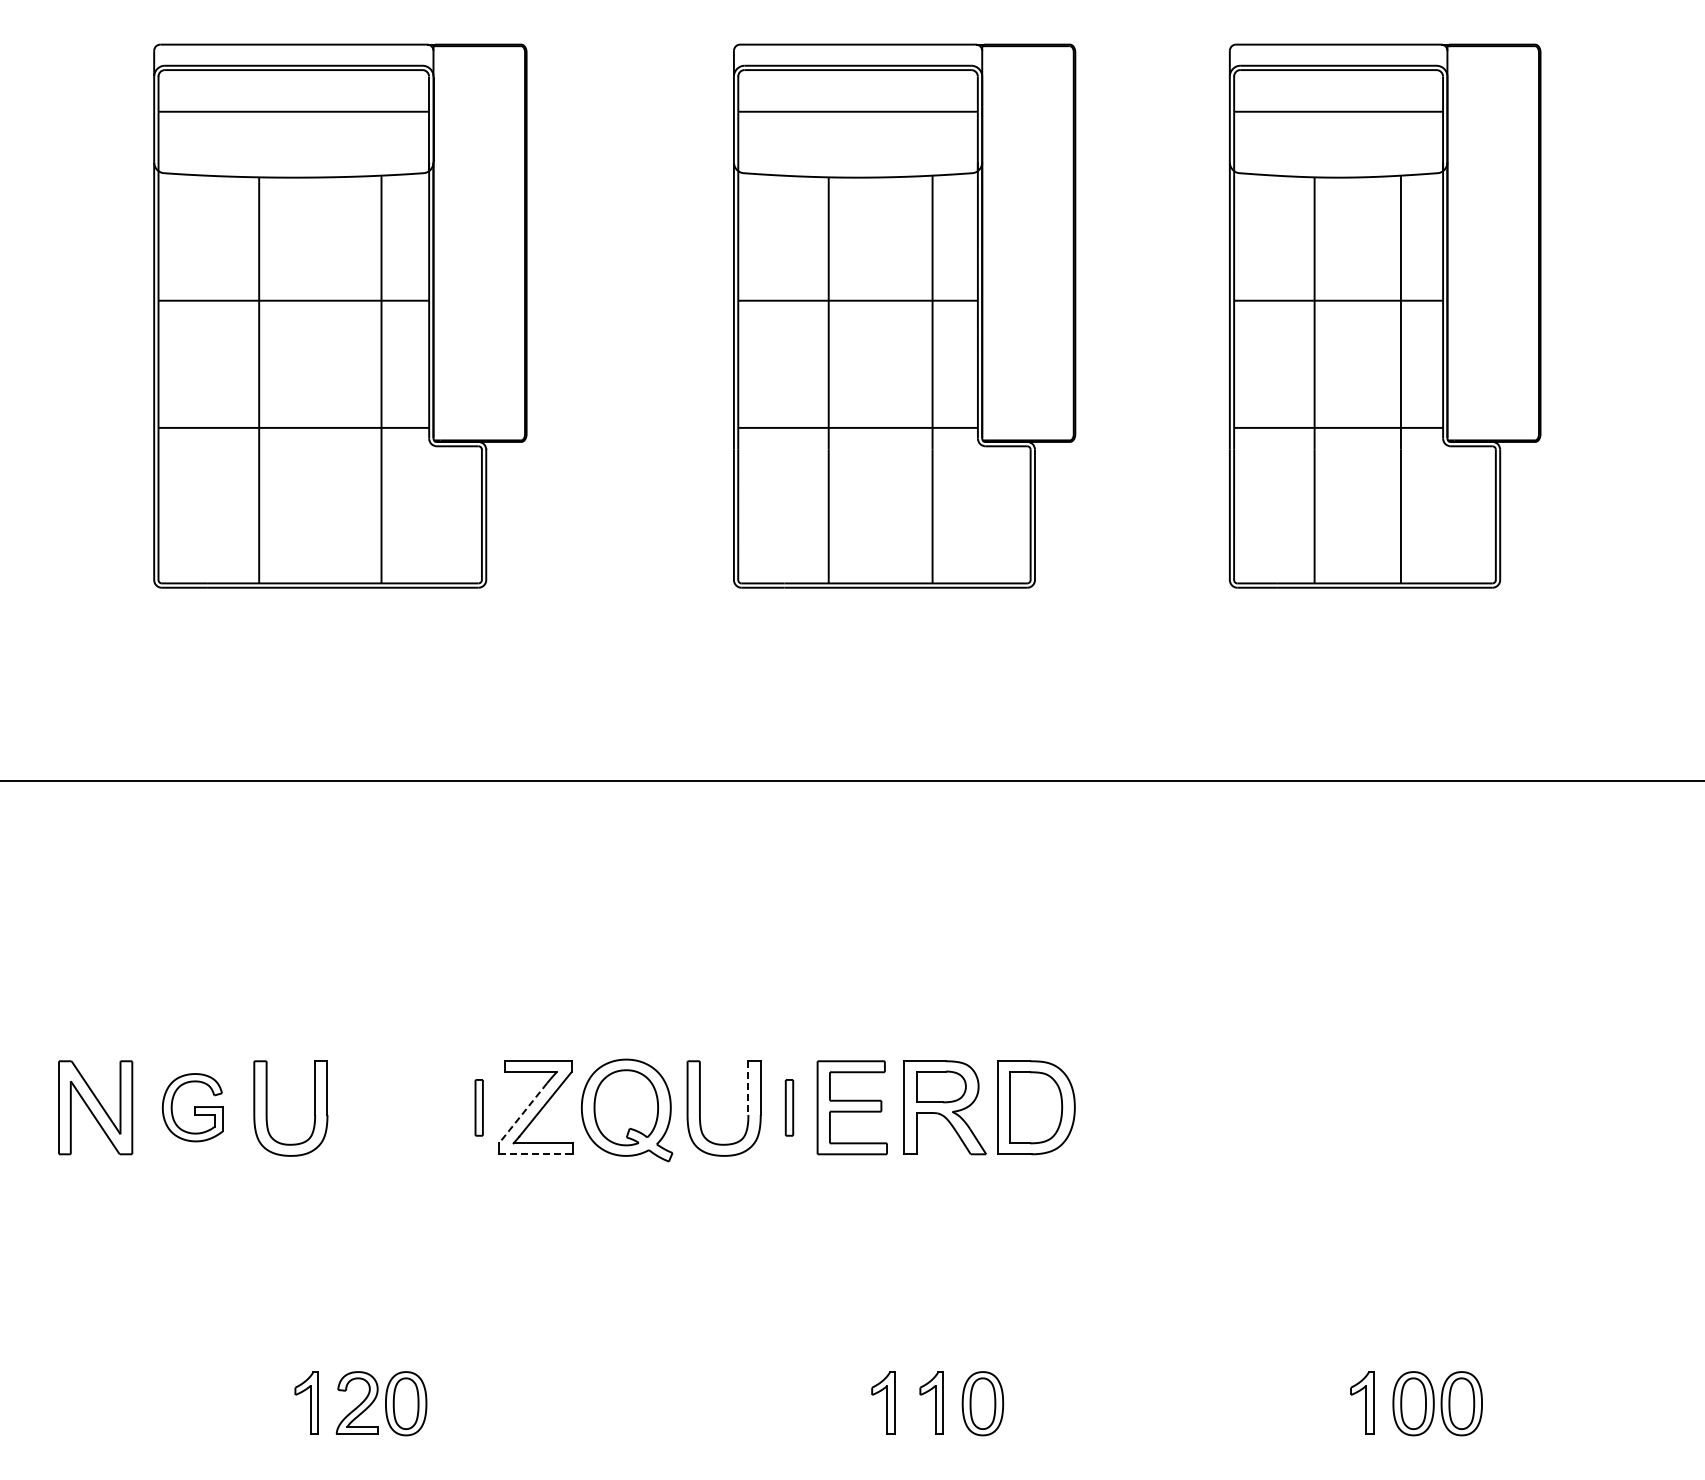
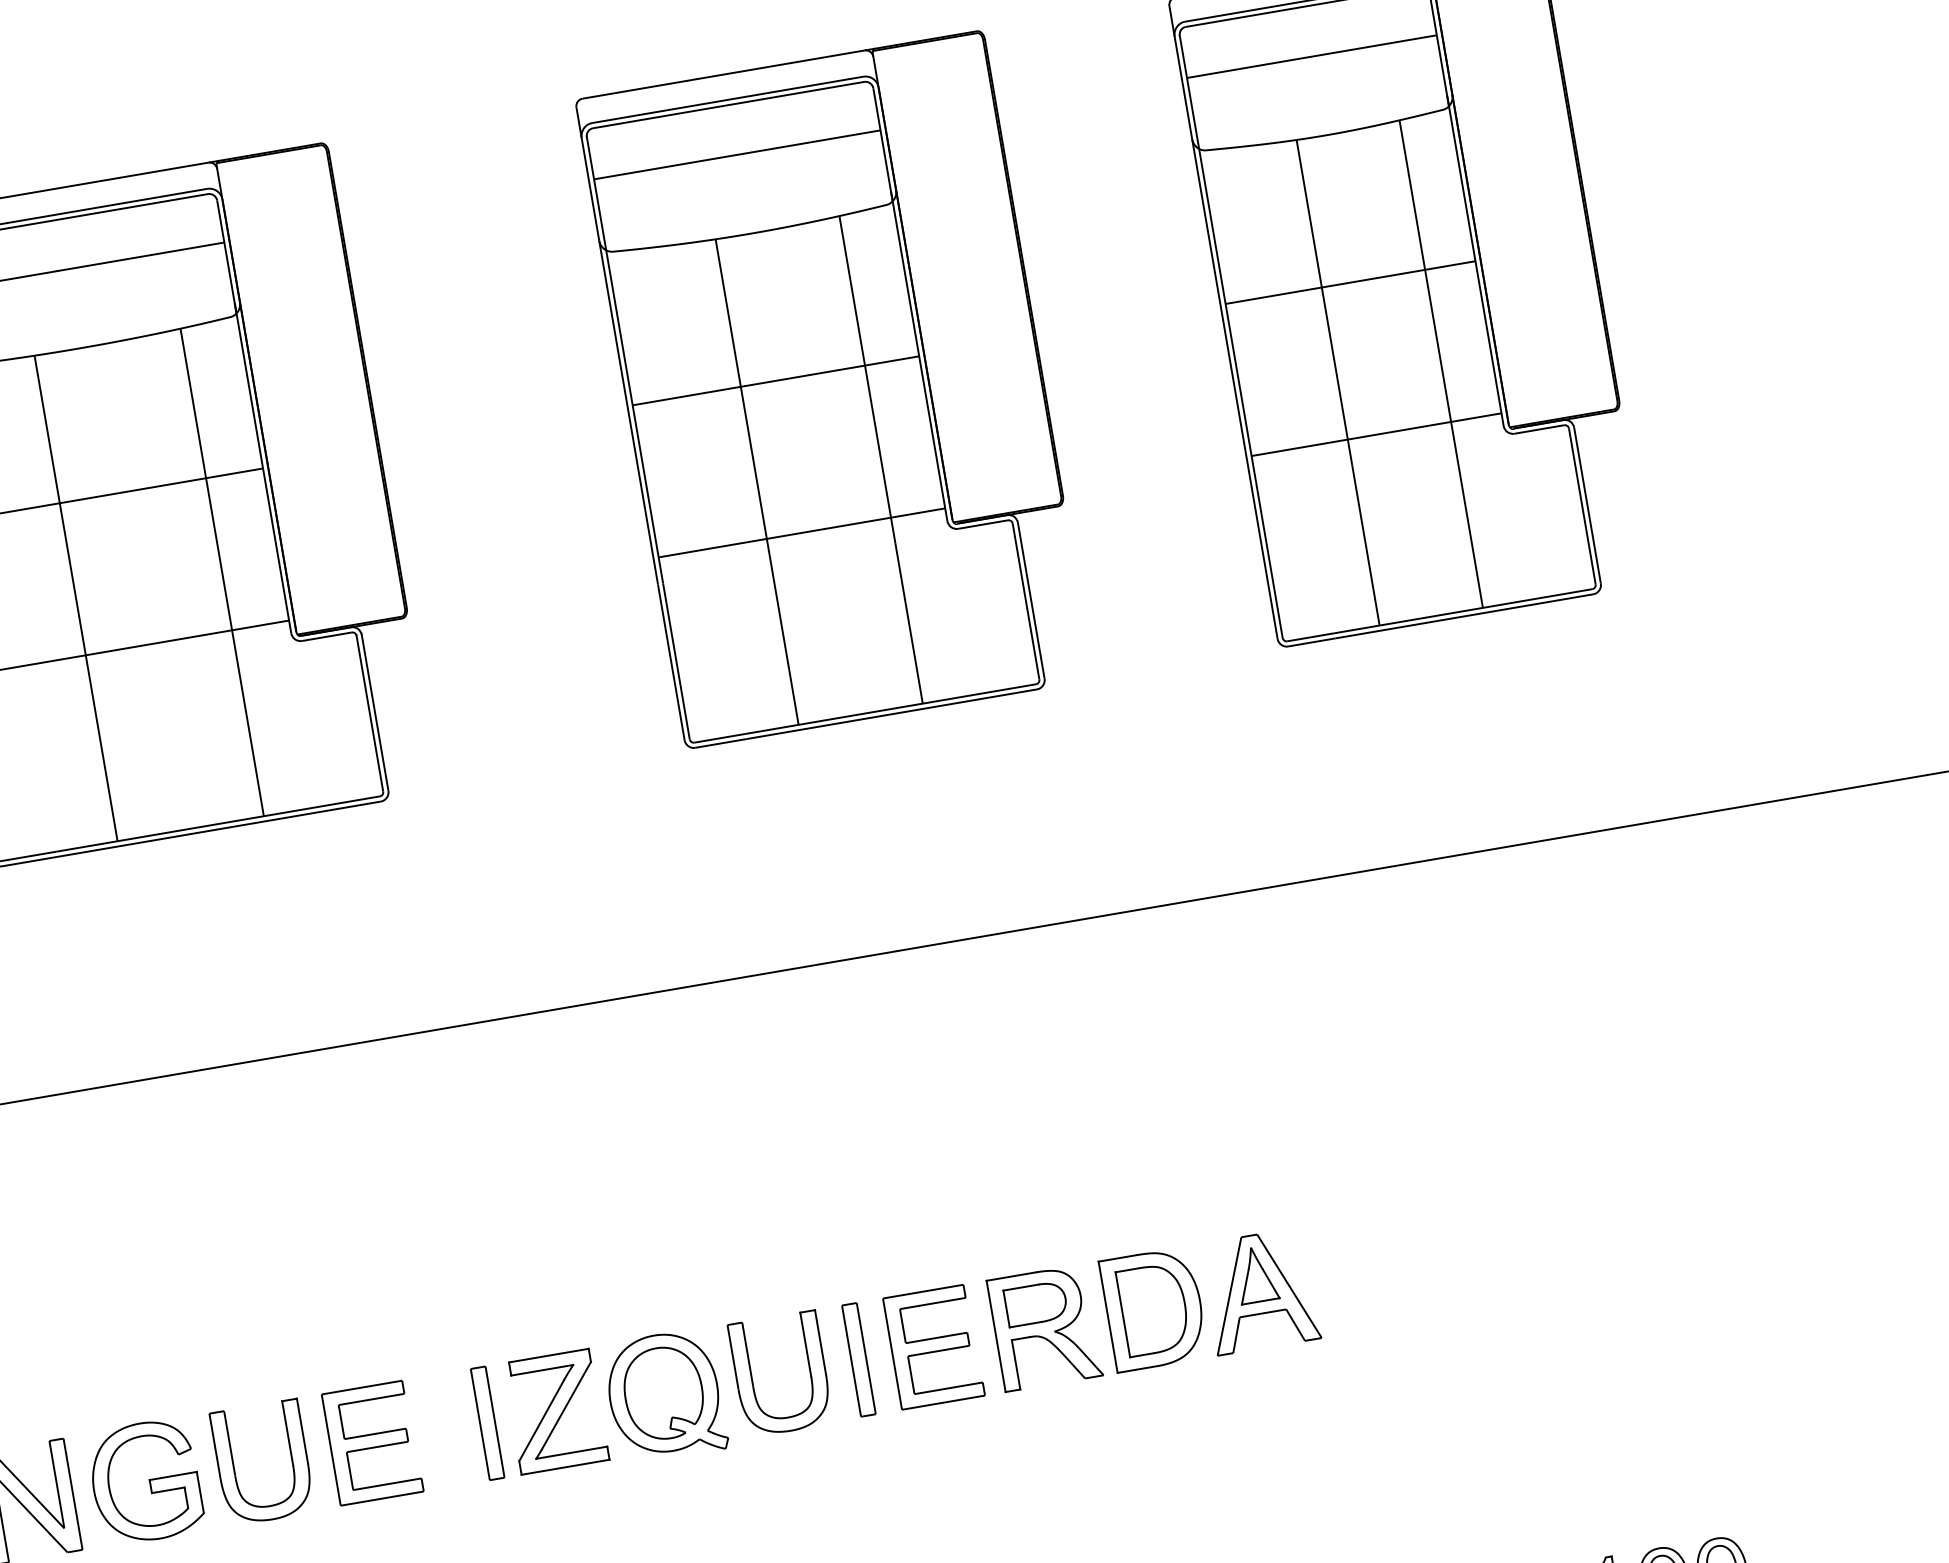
line: (748, 1088) -> (805, 1345), dashed -> solid
part: (192, 1107) -> (144, 1481), size x1.43
part: (382, 1107) -> (372, 1442), added
part: (479, 1107) -> (488, 1422), size x1.67
part: (789, 1107) -> (858, 1359), size x1.67
part: (1124, 1107) -> (1259, 1291), added
line: (522, 1113) -> (540, 1421), dashed -> solid
line: (536, 1154) -> (565, 1467), dashed -> solid

